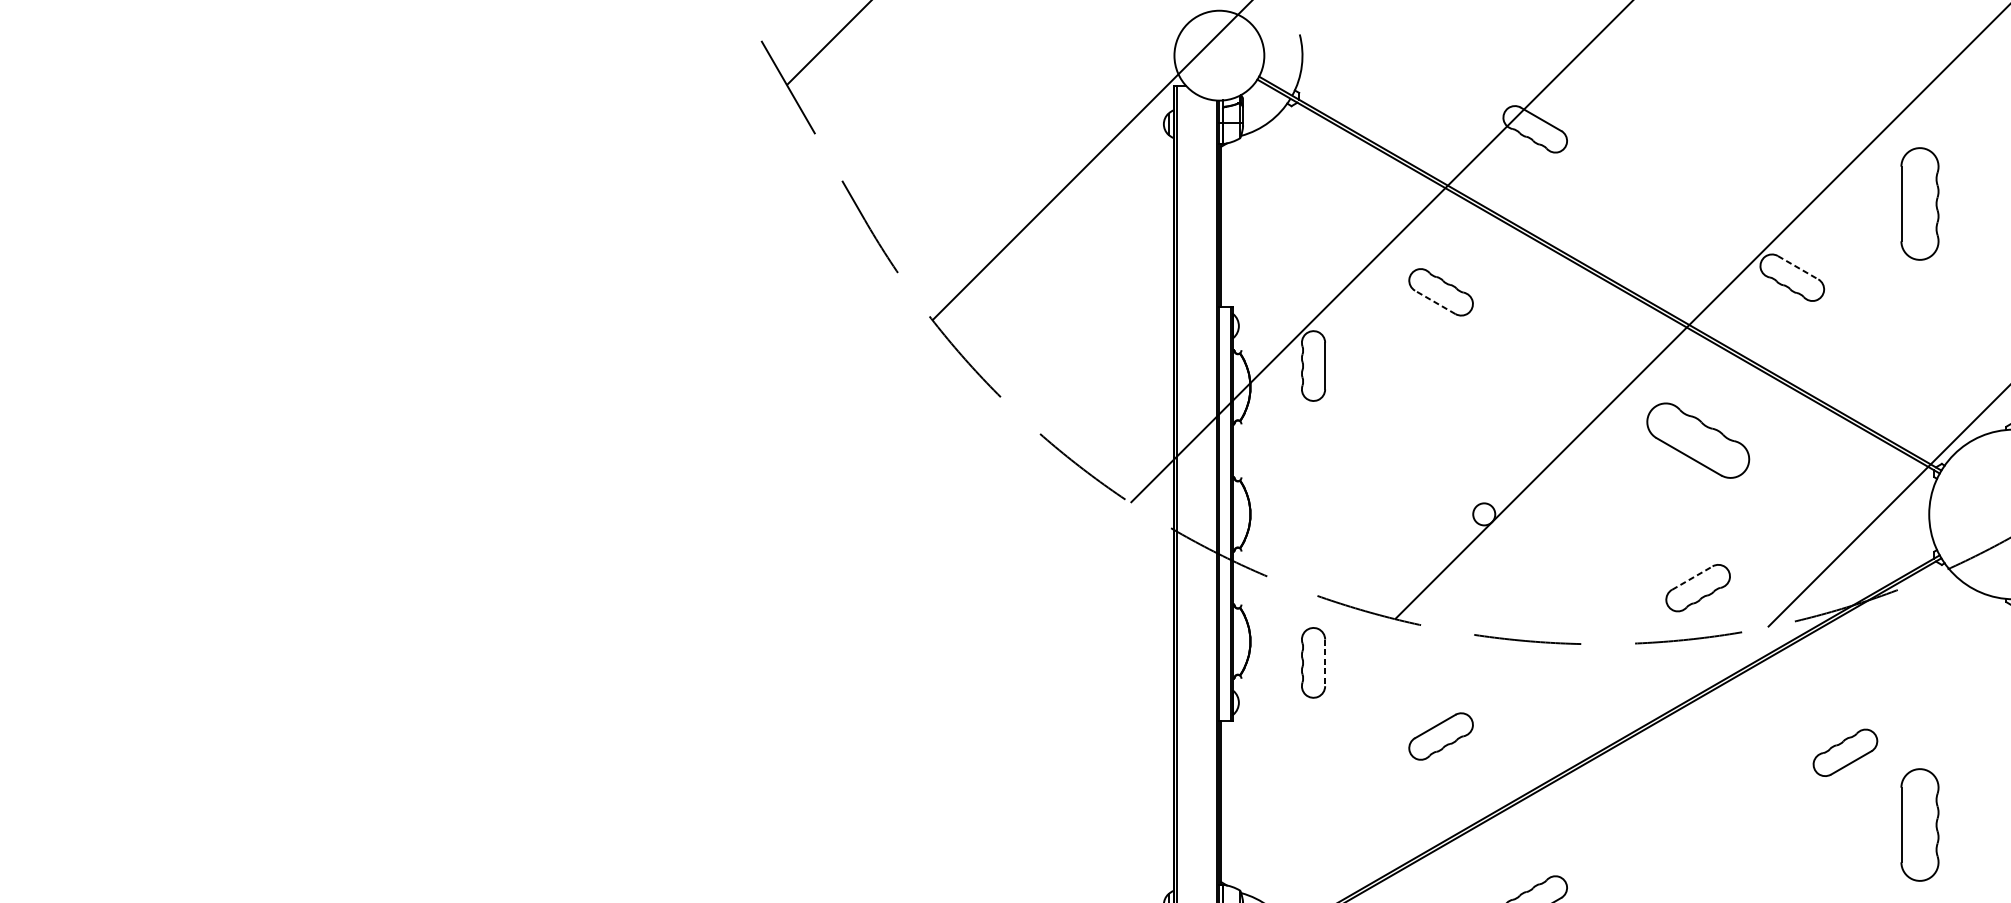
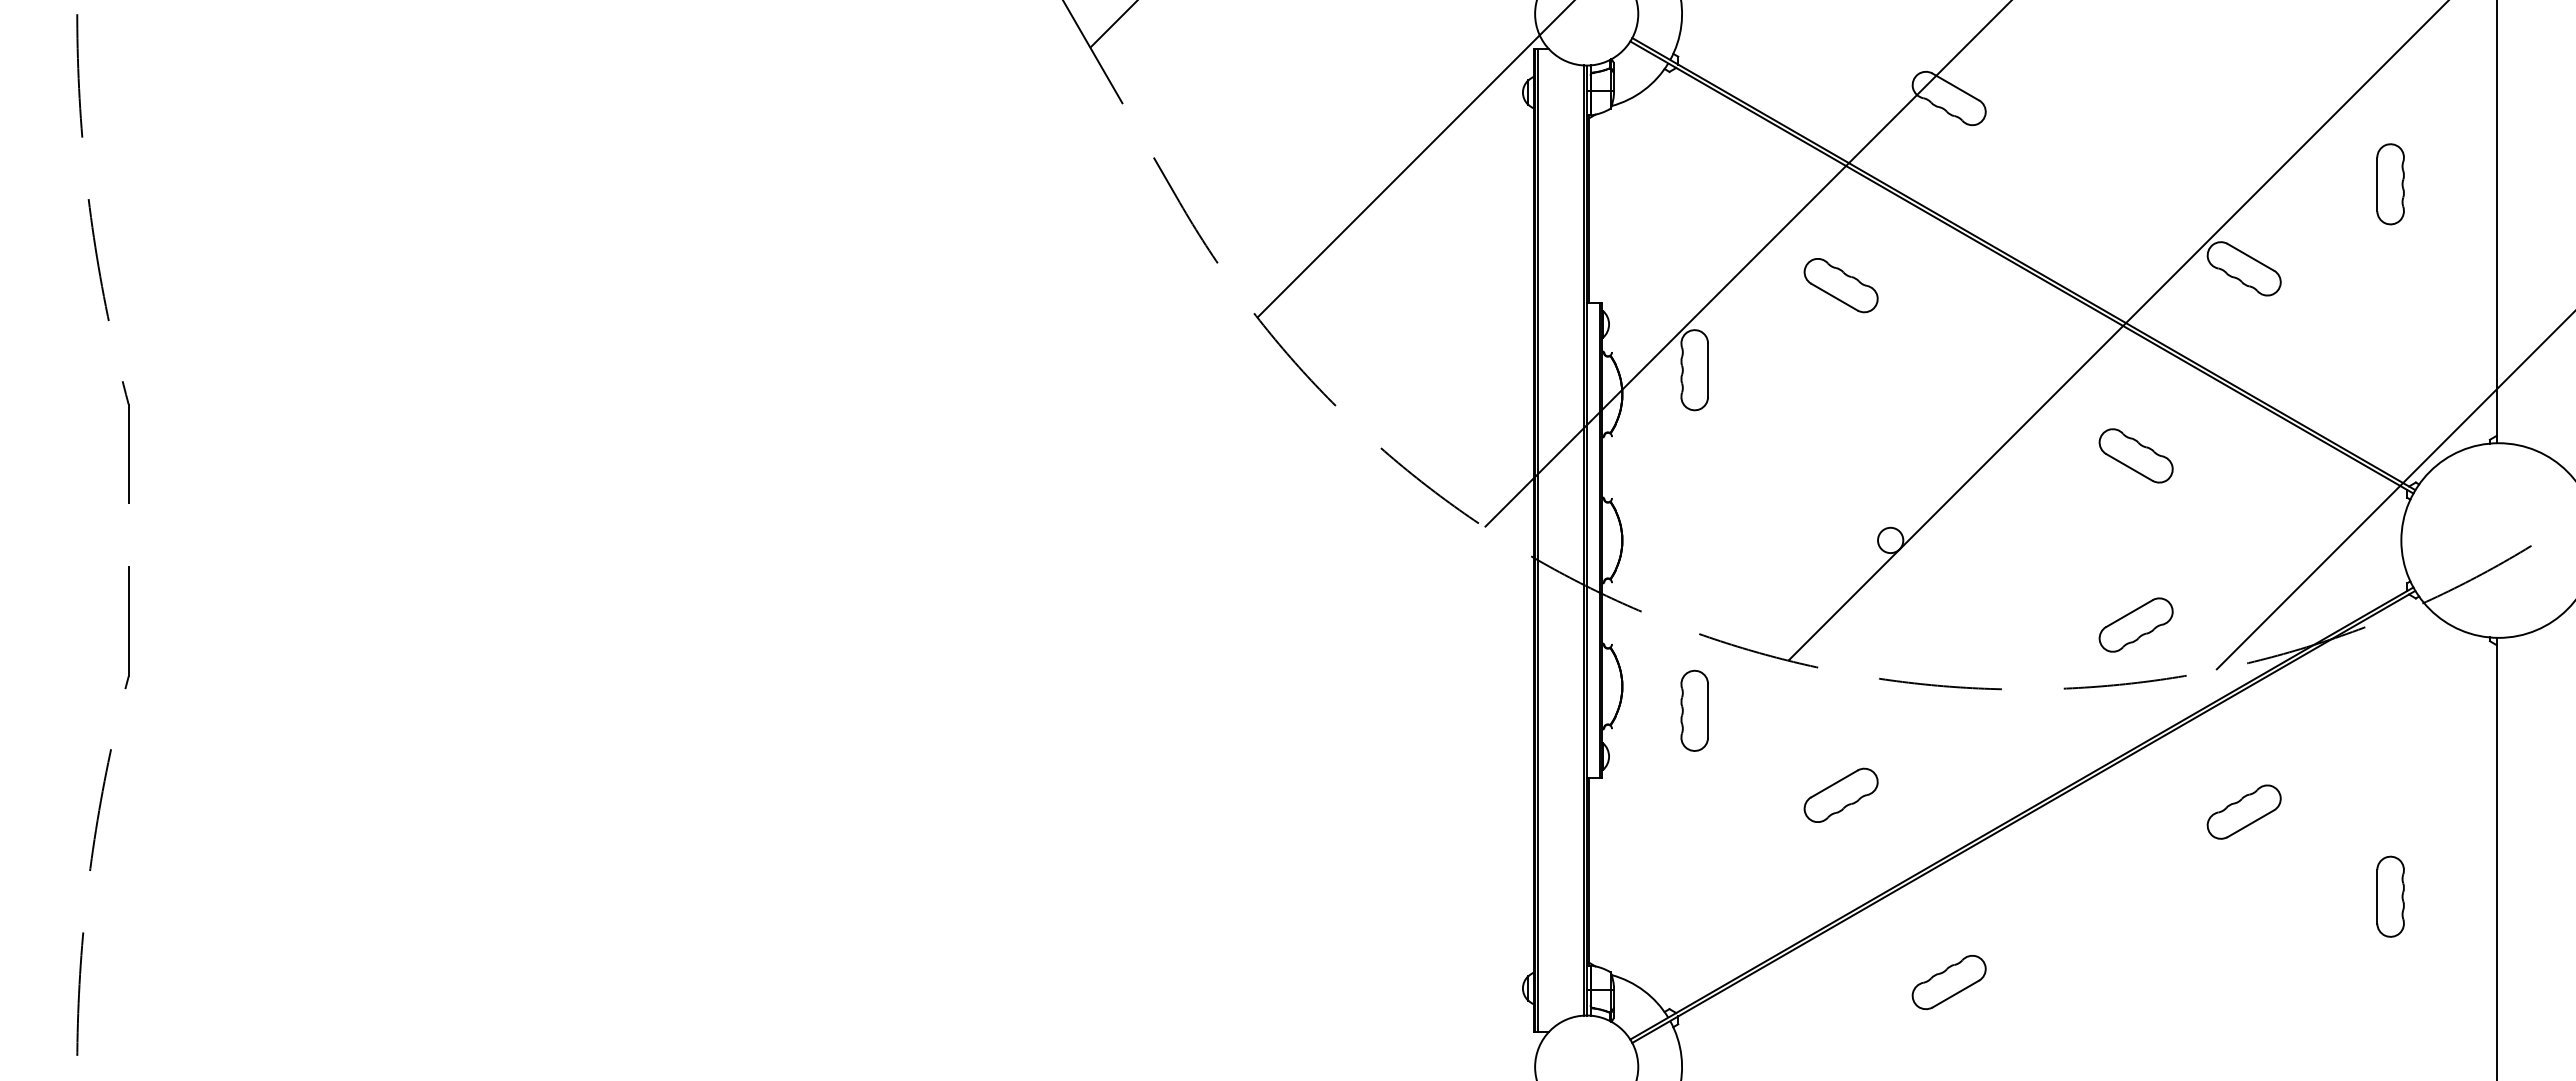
part: (1919, 204) -> (2390, 184), size x0.62
line: (1797, 267) -> (2250, 257), dashed -> solid
line: (1435, 302) -> (1834, 297), dashed -> solid
part: (1697, 440) -> (2135, 455), size x0.62
line: (1692, 578) -> (2129, 613), dashed -> solid
line: (1324, 662) -> (1707, 710), dashed -> solid
part: (1844, 752) -> (2243, 811), moved
part: (1919, 824) -> (2390, 896), size x0.62

